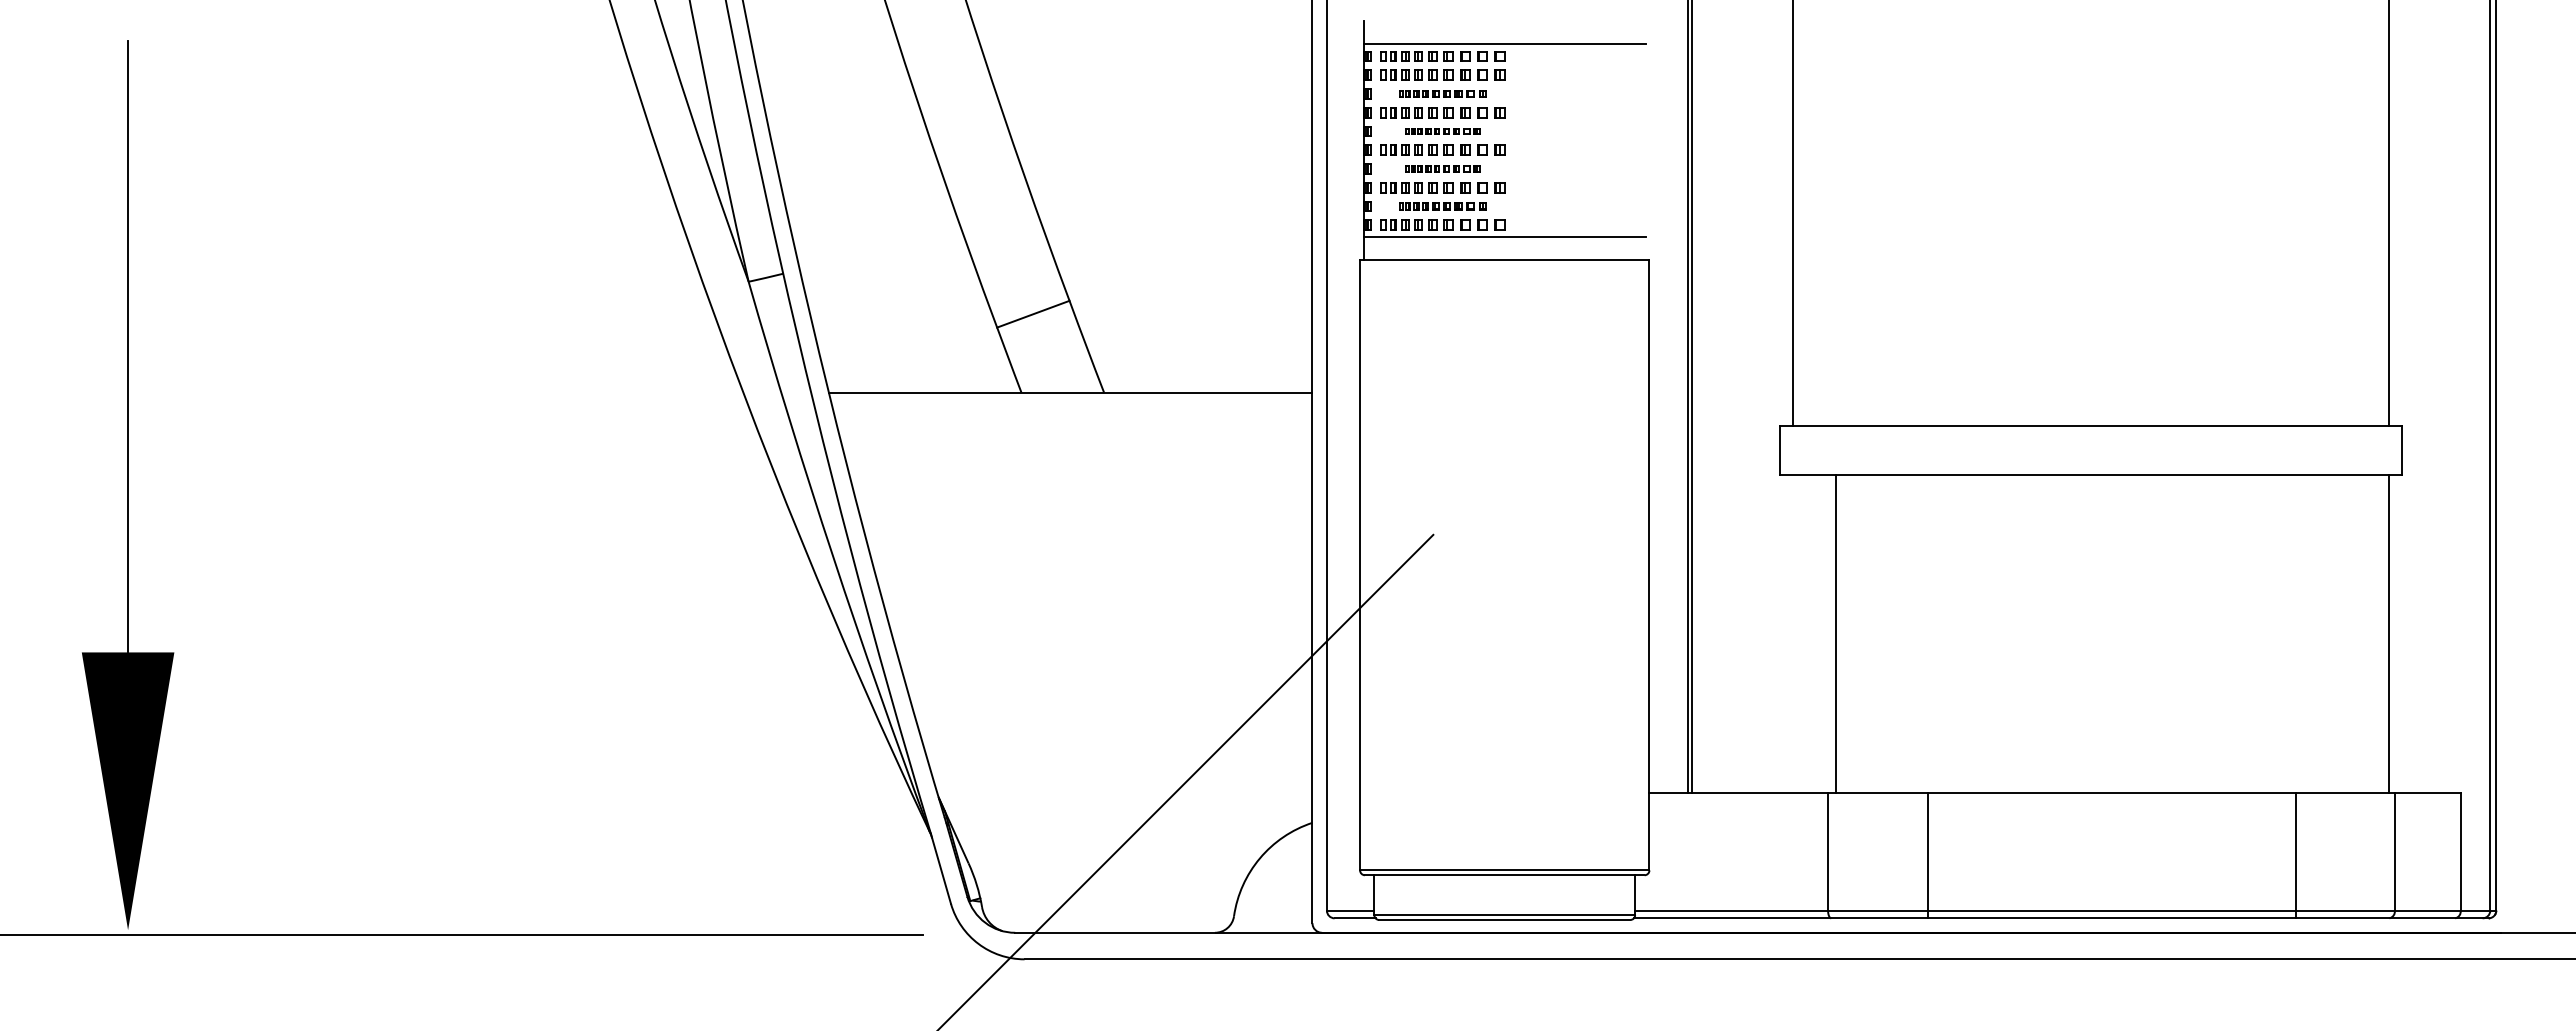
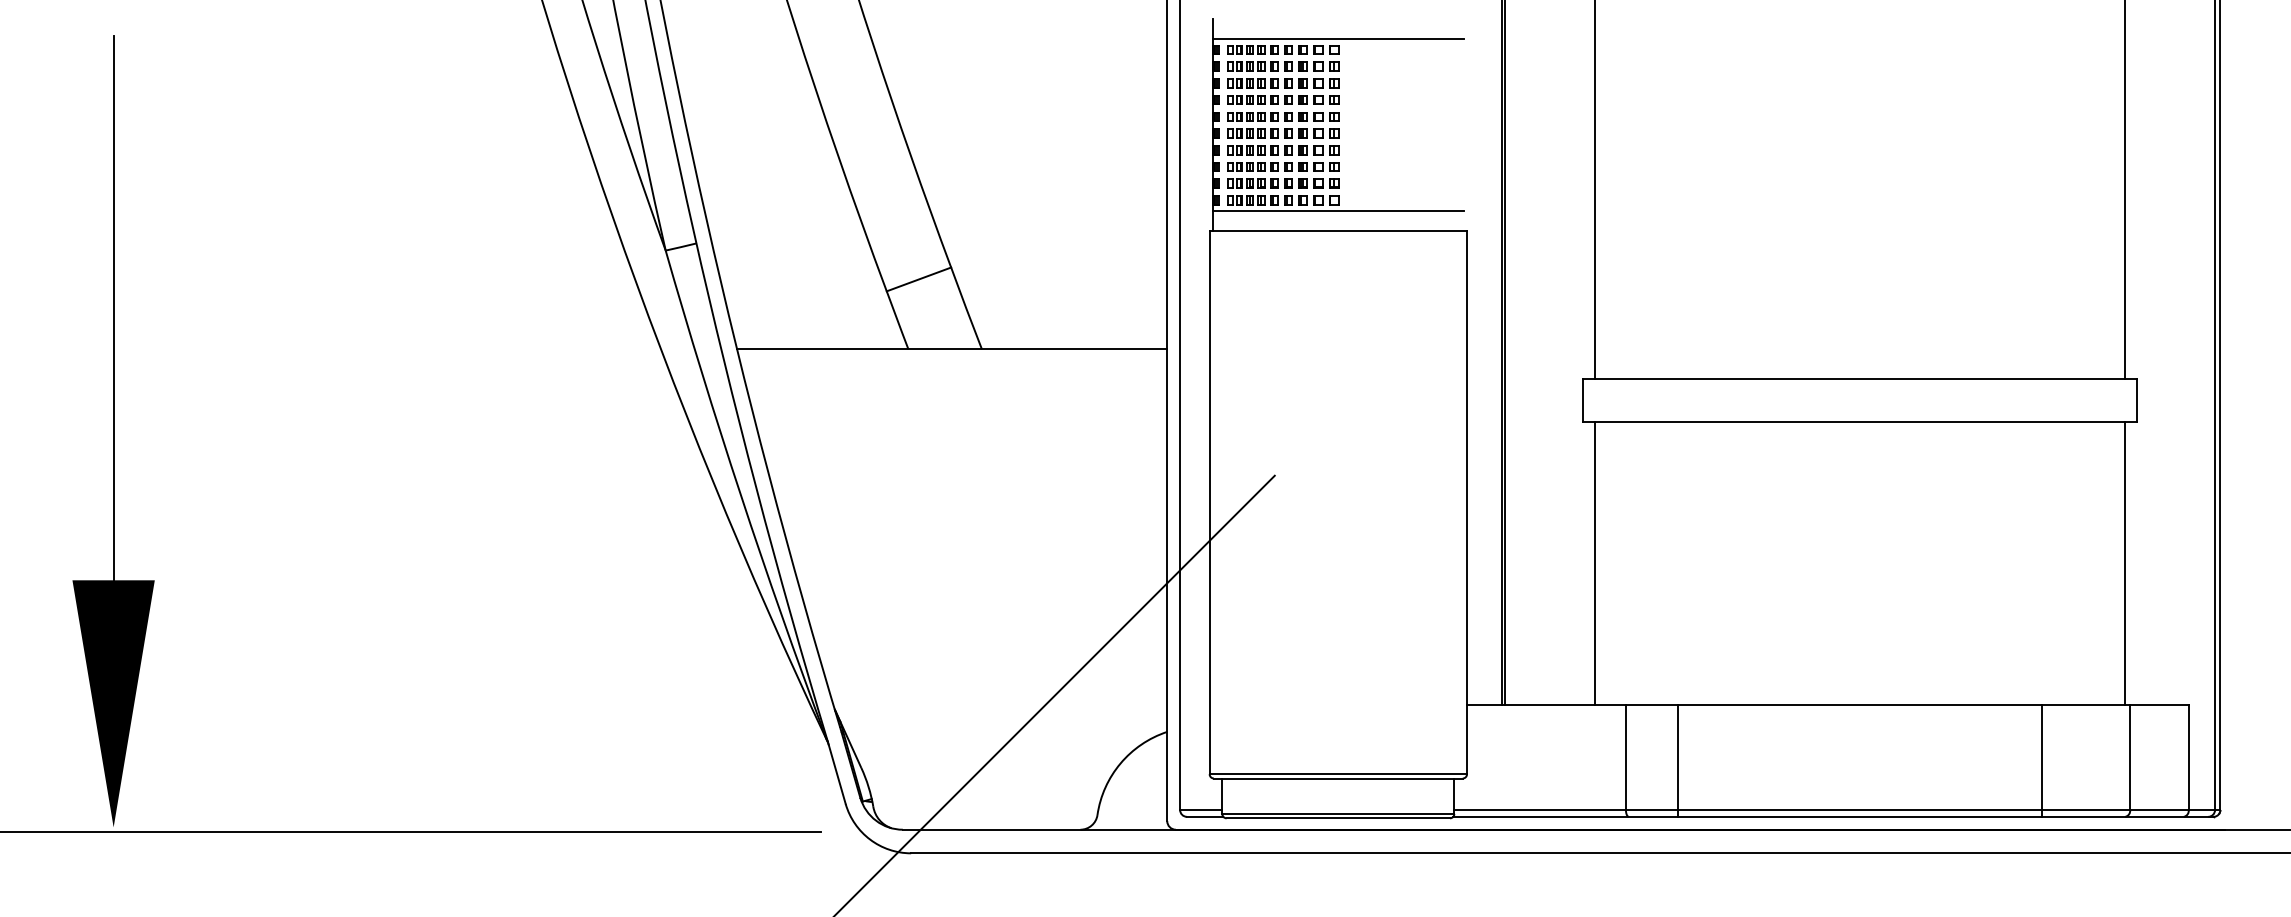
part: (1442, 93) -> (1282, 83), size x1.43
part: (1442, 131) -> (1282, 116), size x1.67
part: (1442, 168) -> (1282, 149), size x1.67
part: (1442, 206) -> (1282, 183), size x1.43
line: (1836, 633) -> (1595, 563), moved
line: (1927, 855) -> (1677, 760), moved

